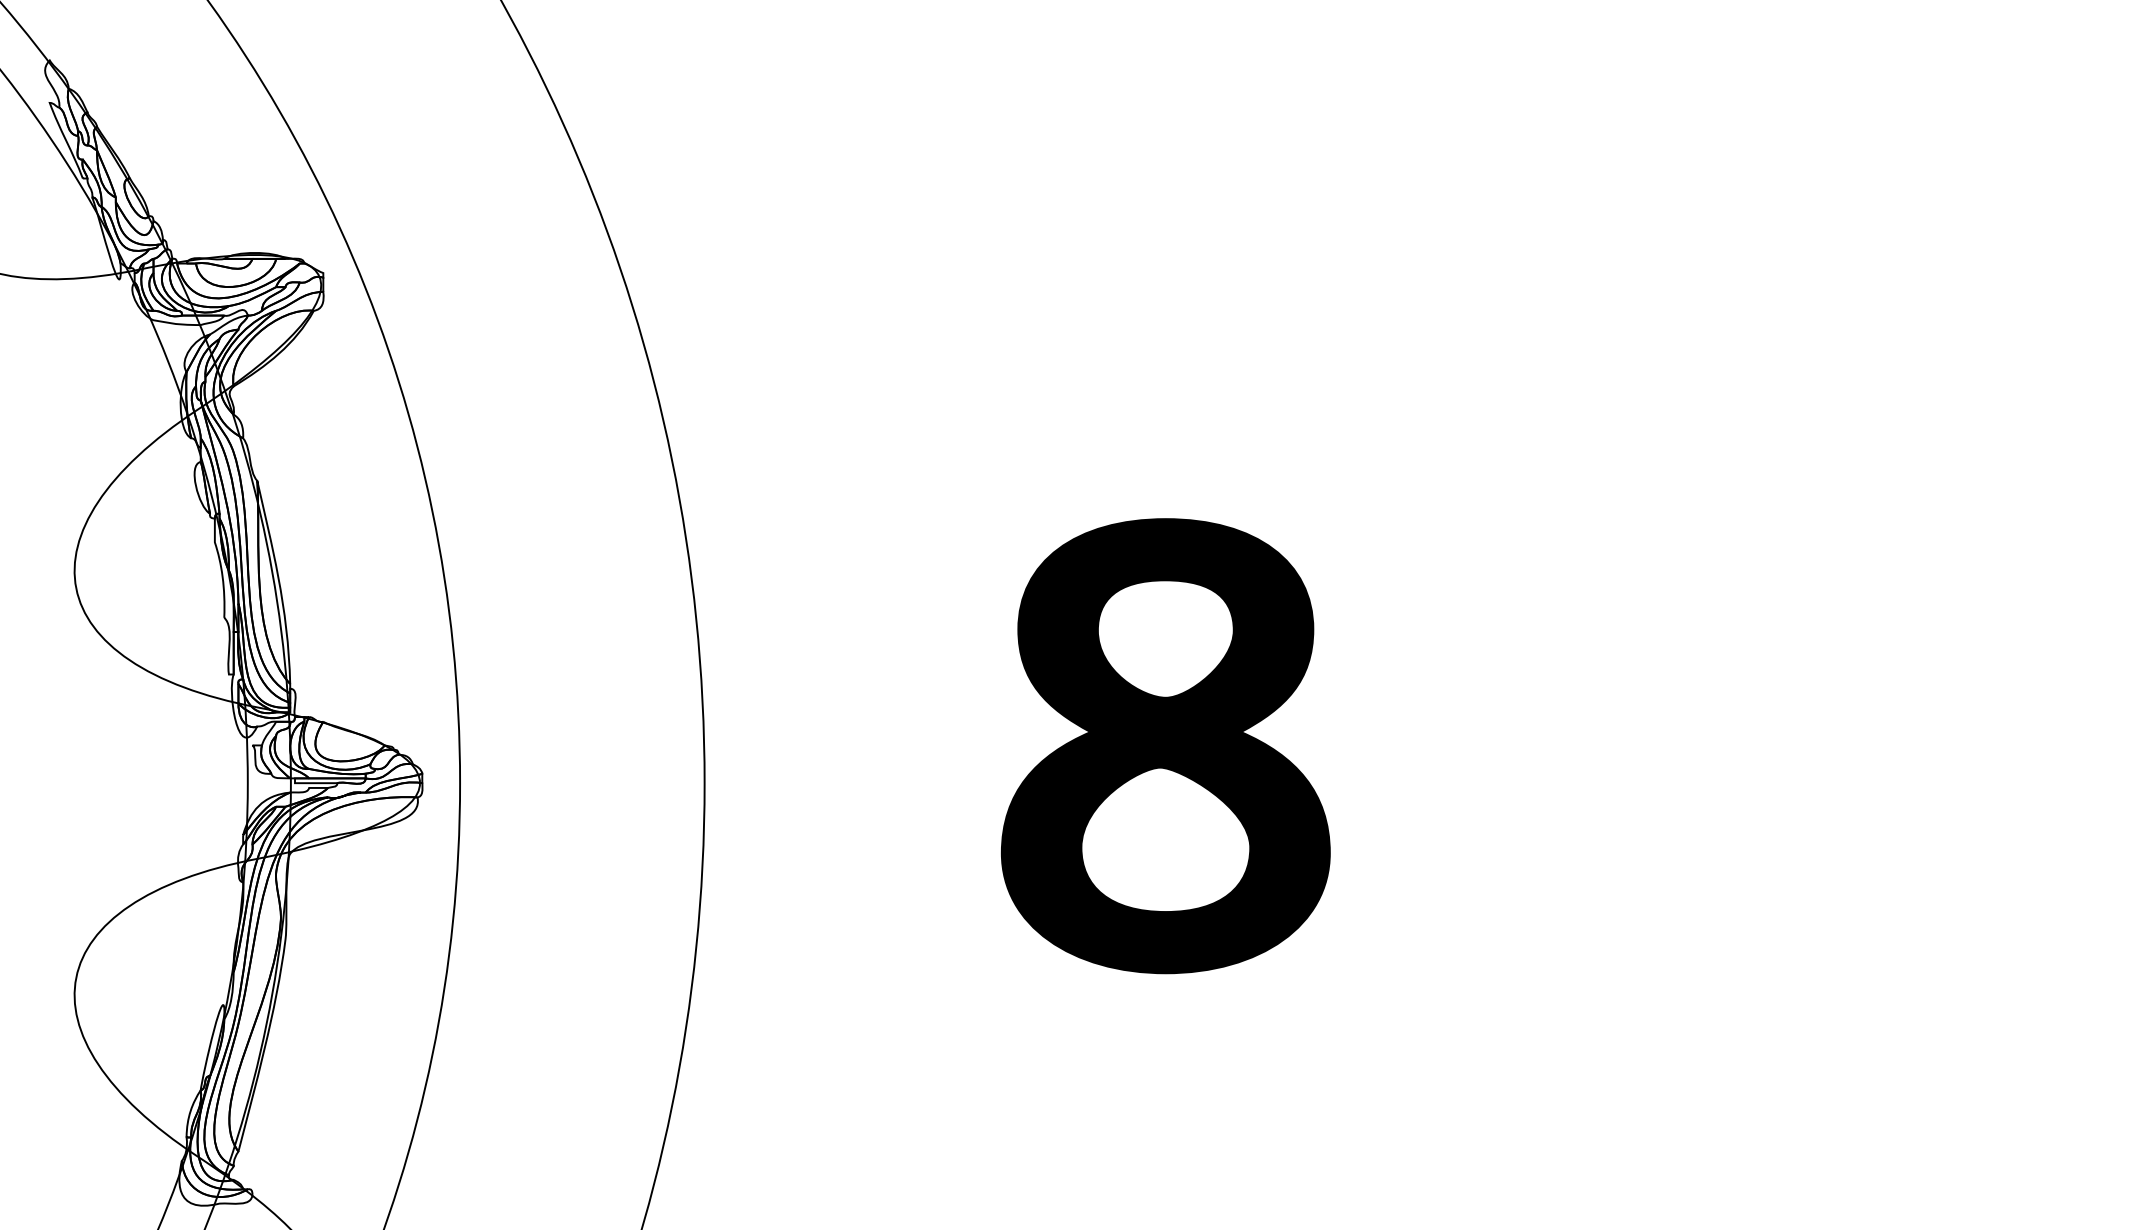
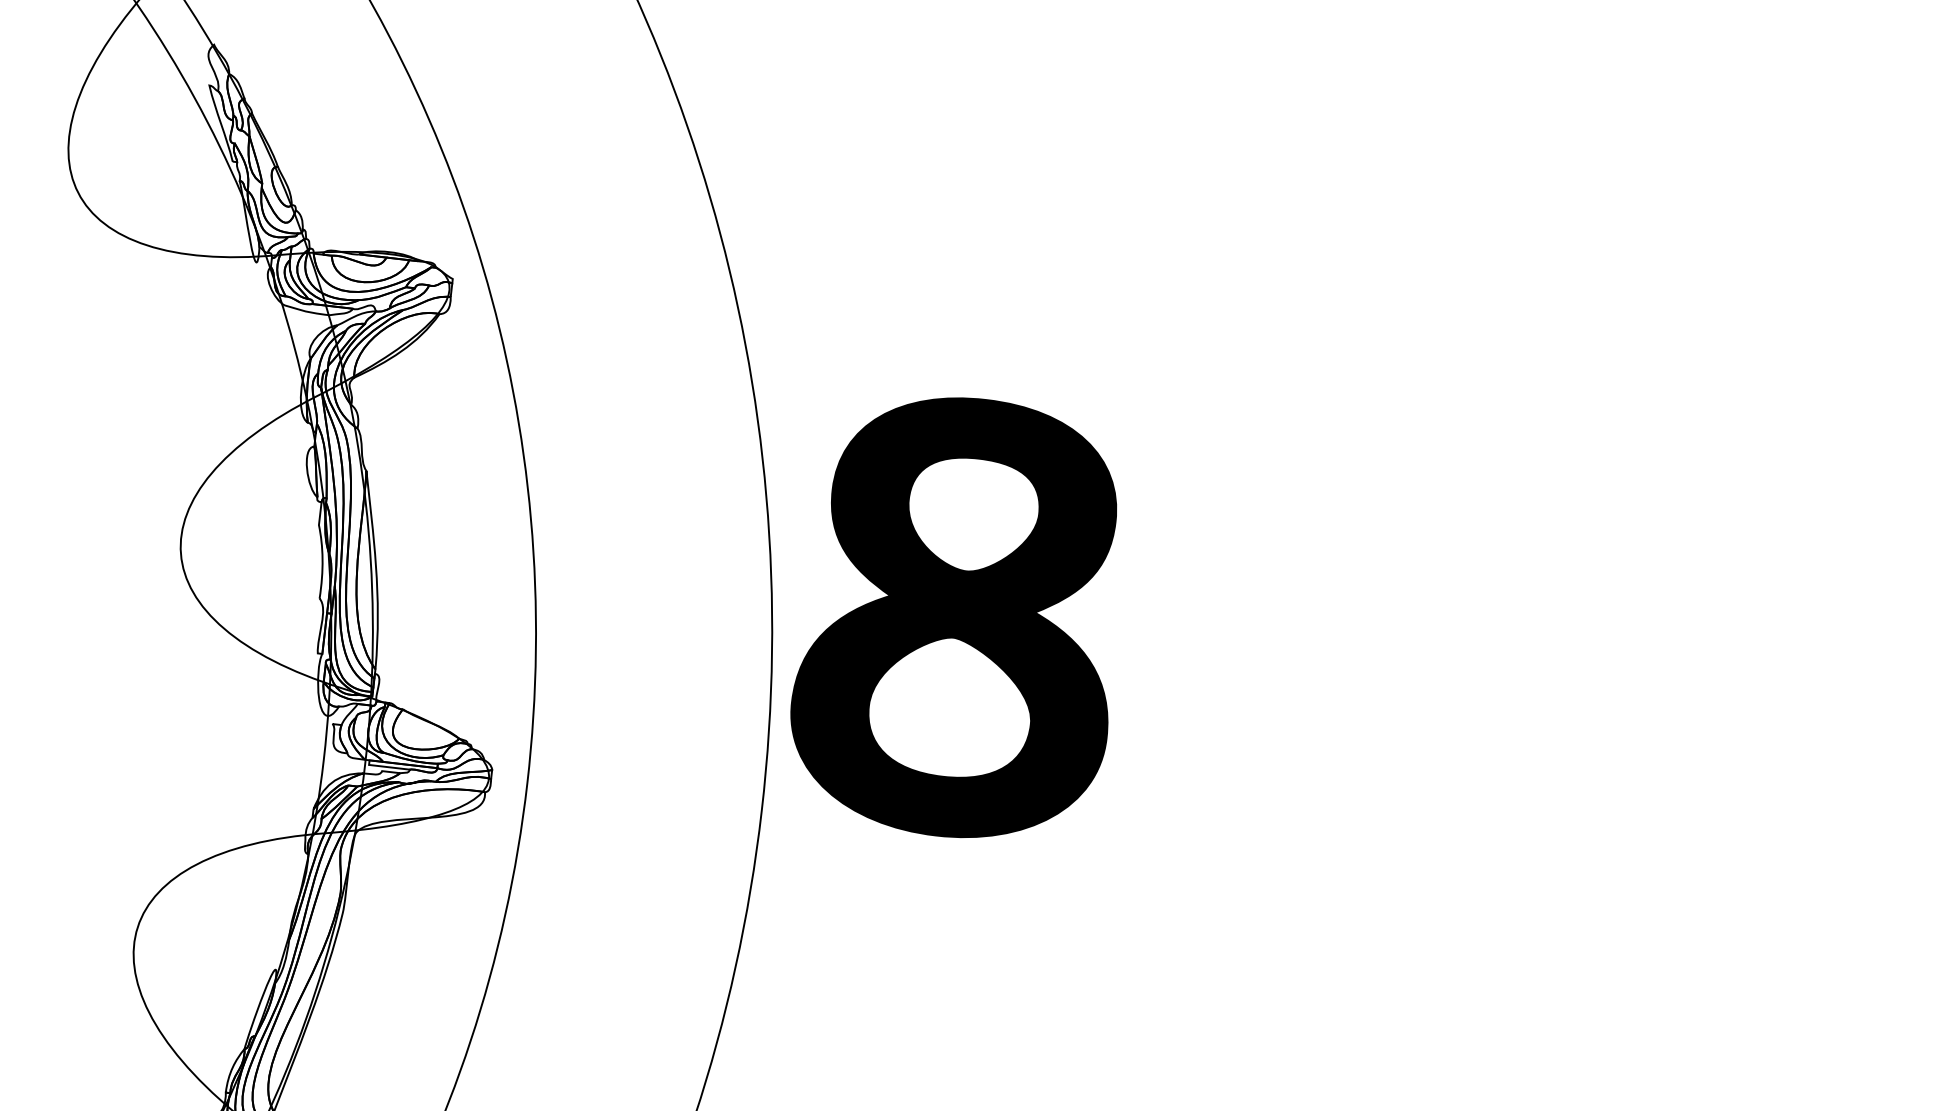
part: (1165, 746) -> (960, 618), moved

